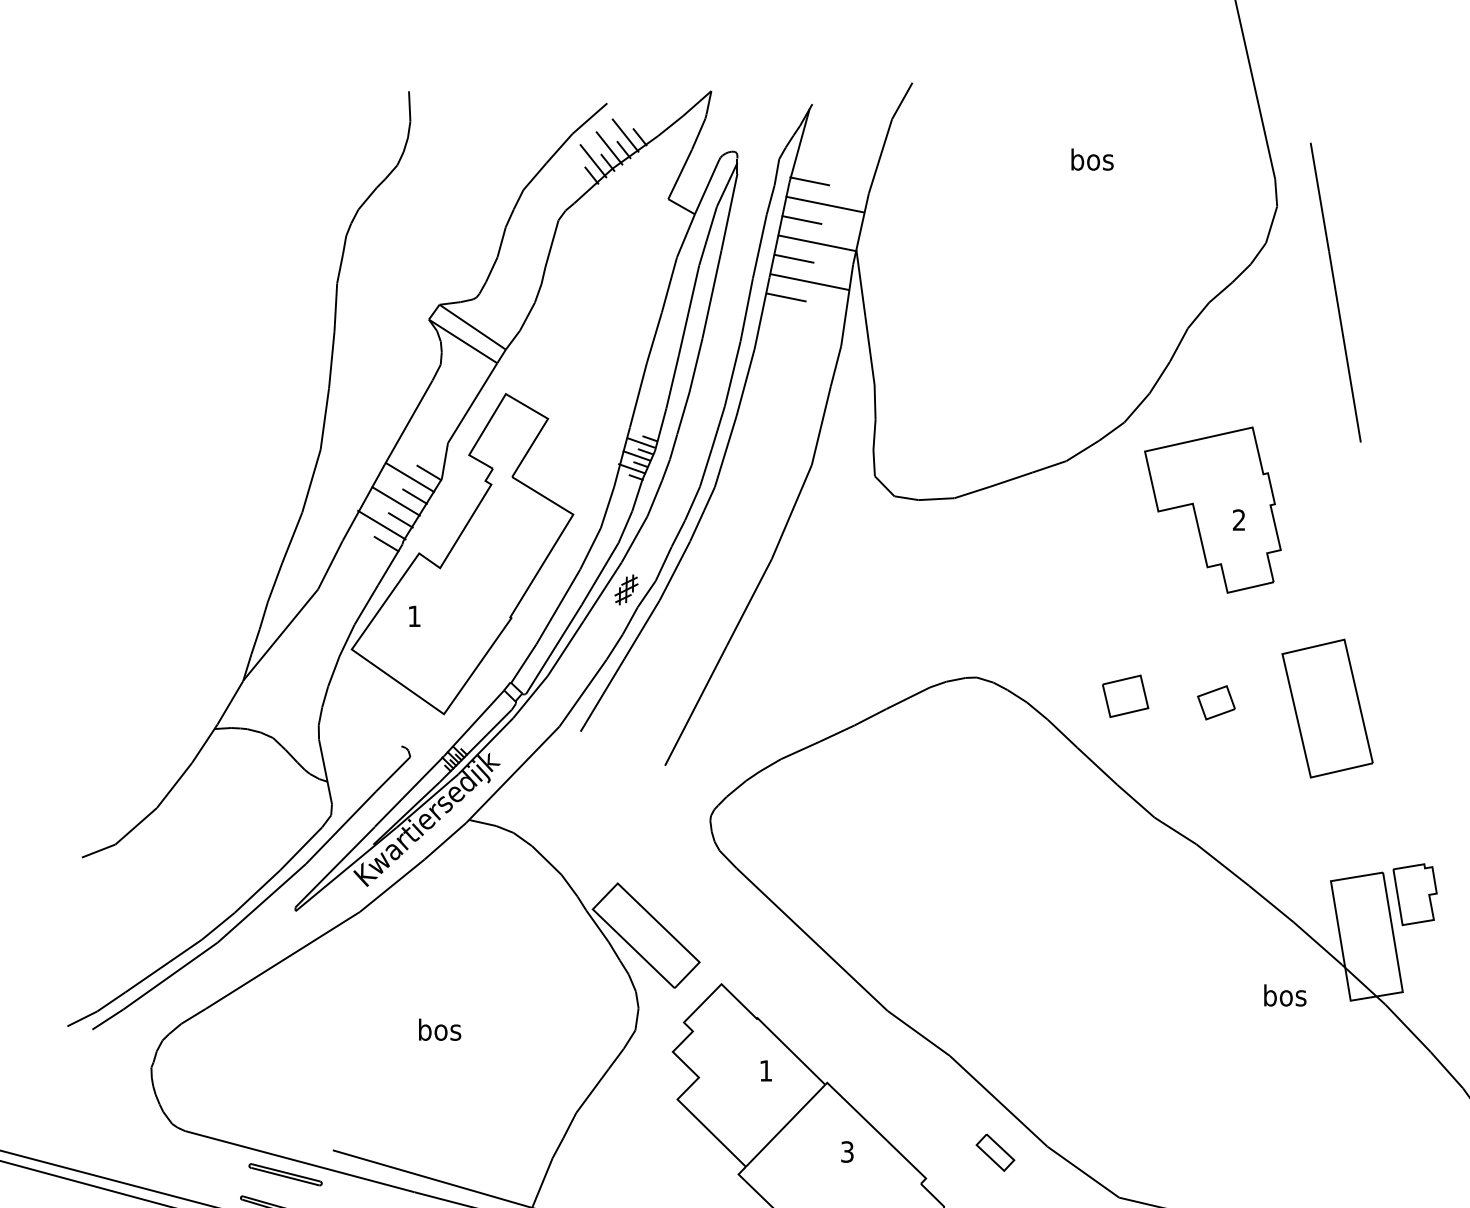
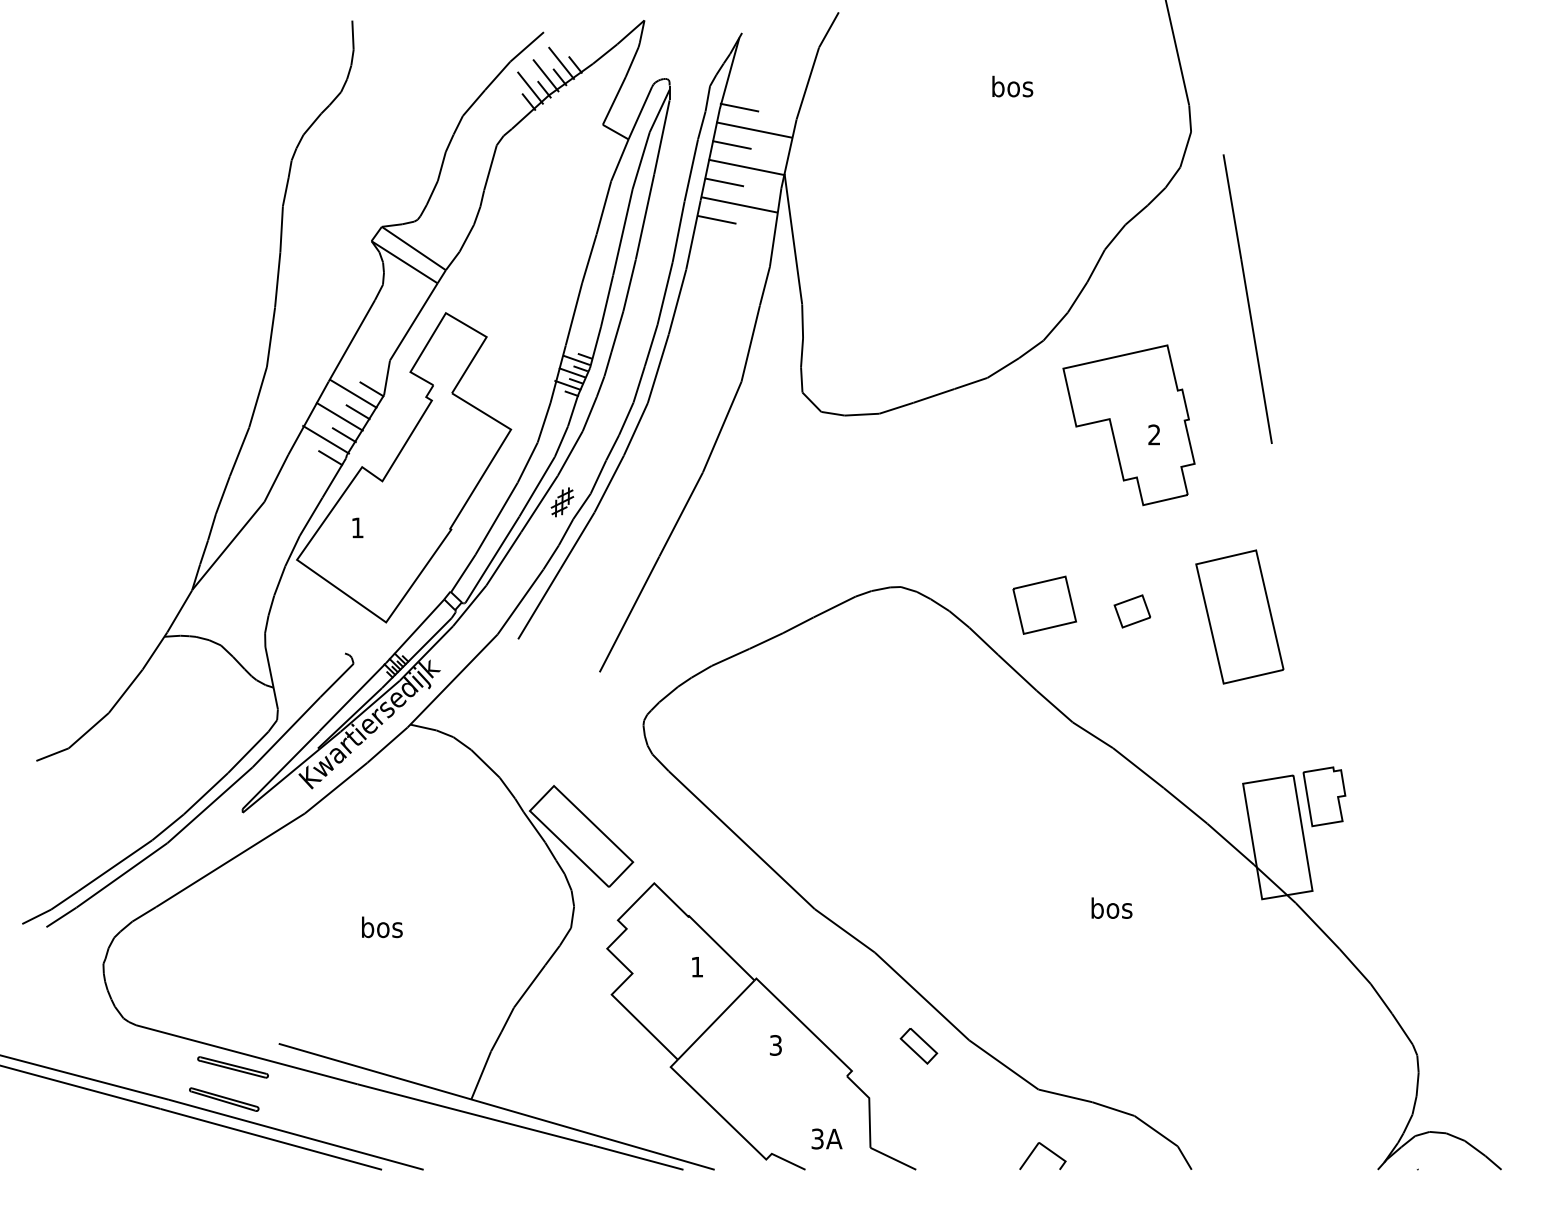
line: (1335, 291) -> (1247, 298), moved
part: (1125, 695) -> (1044, 604), size x1.43
text: (1284, 994) -> (1111, 907), moved

